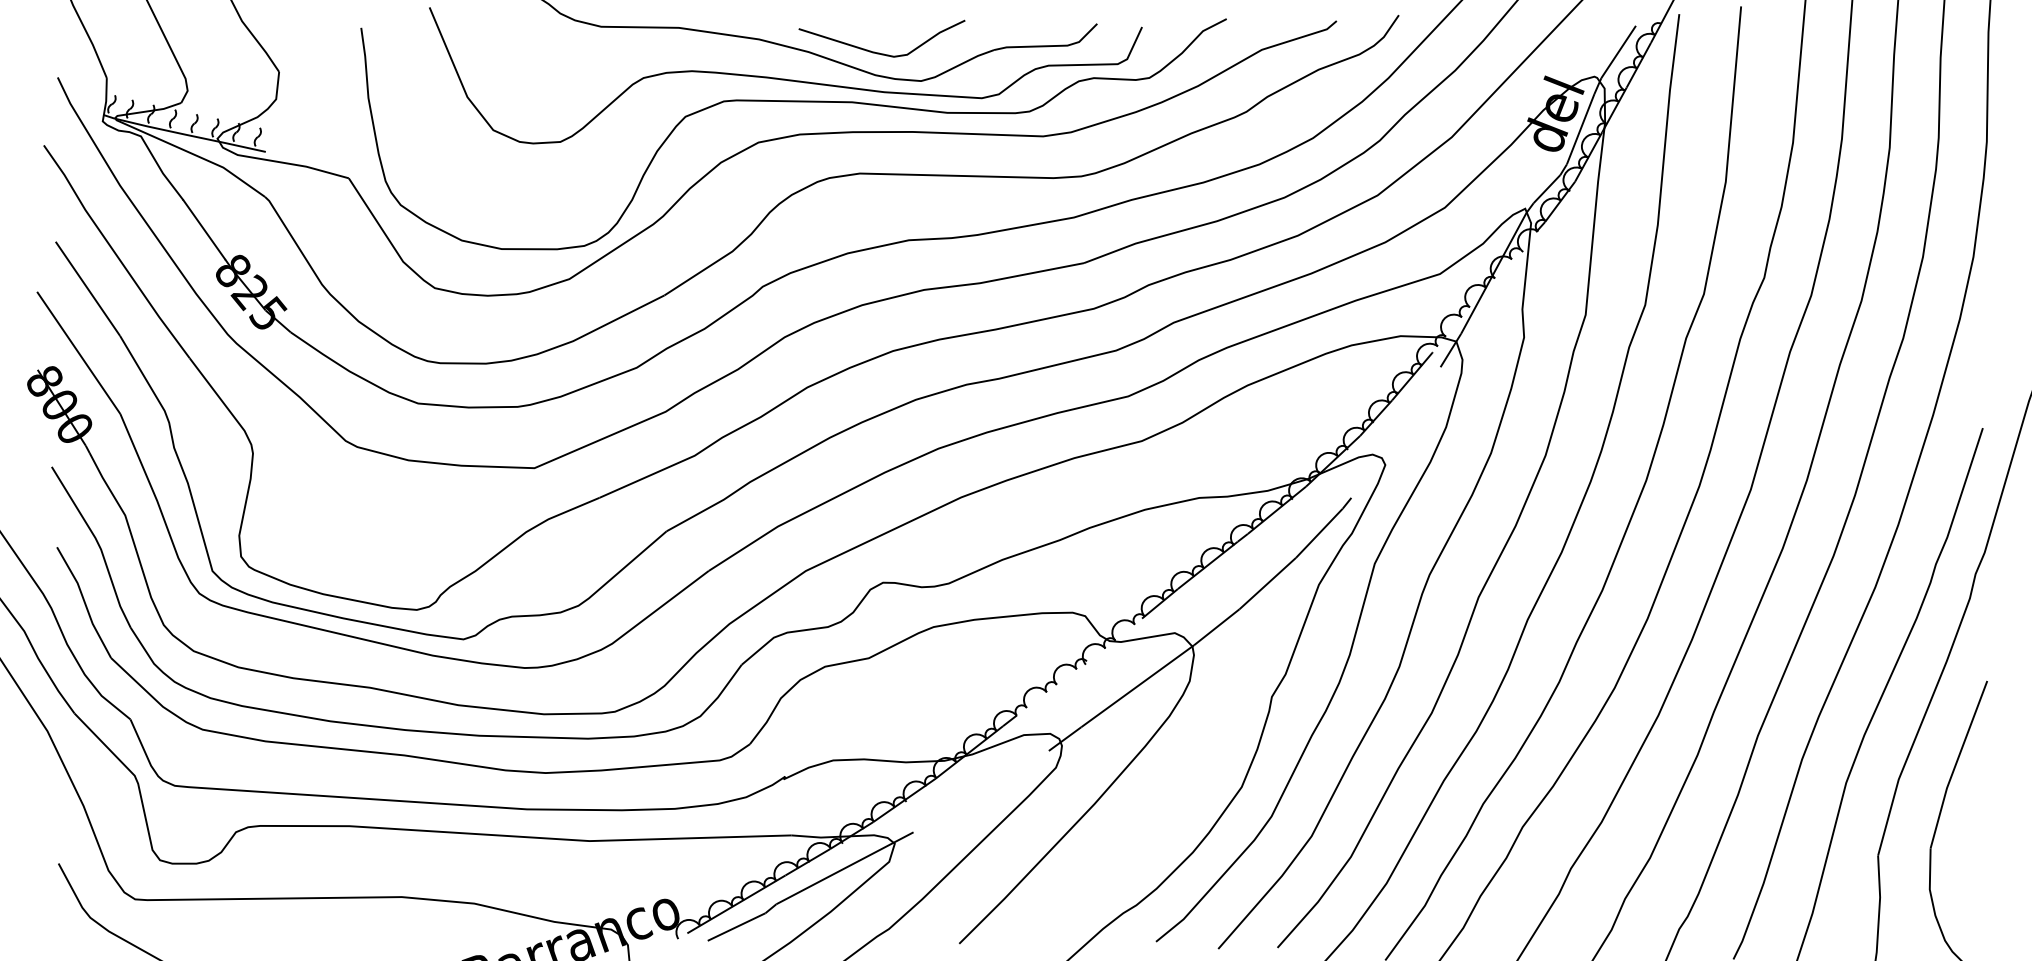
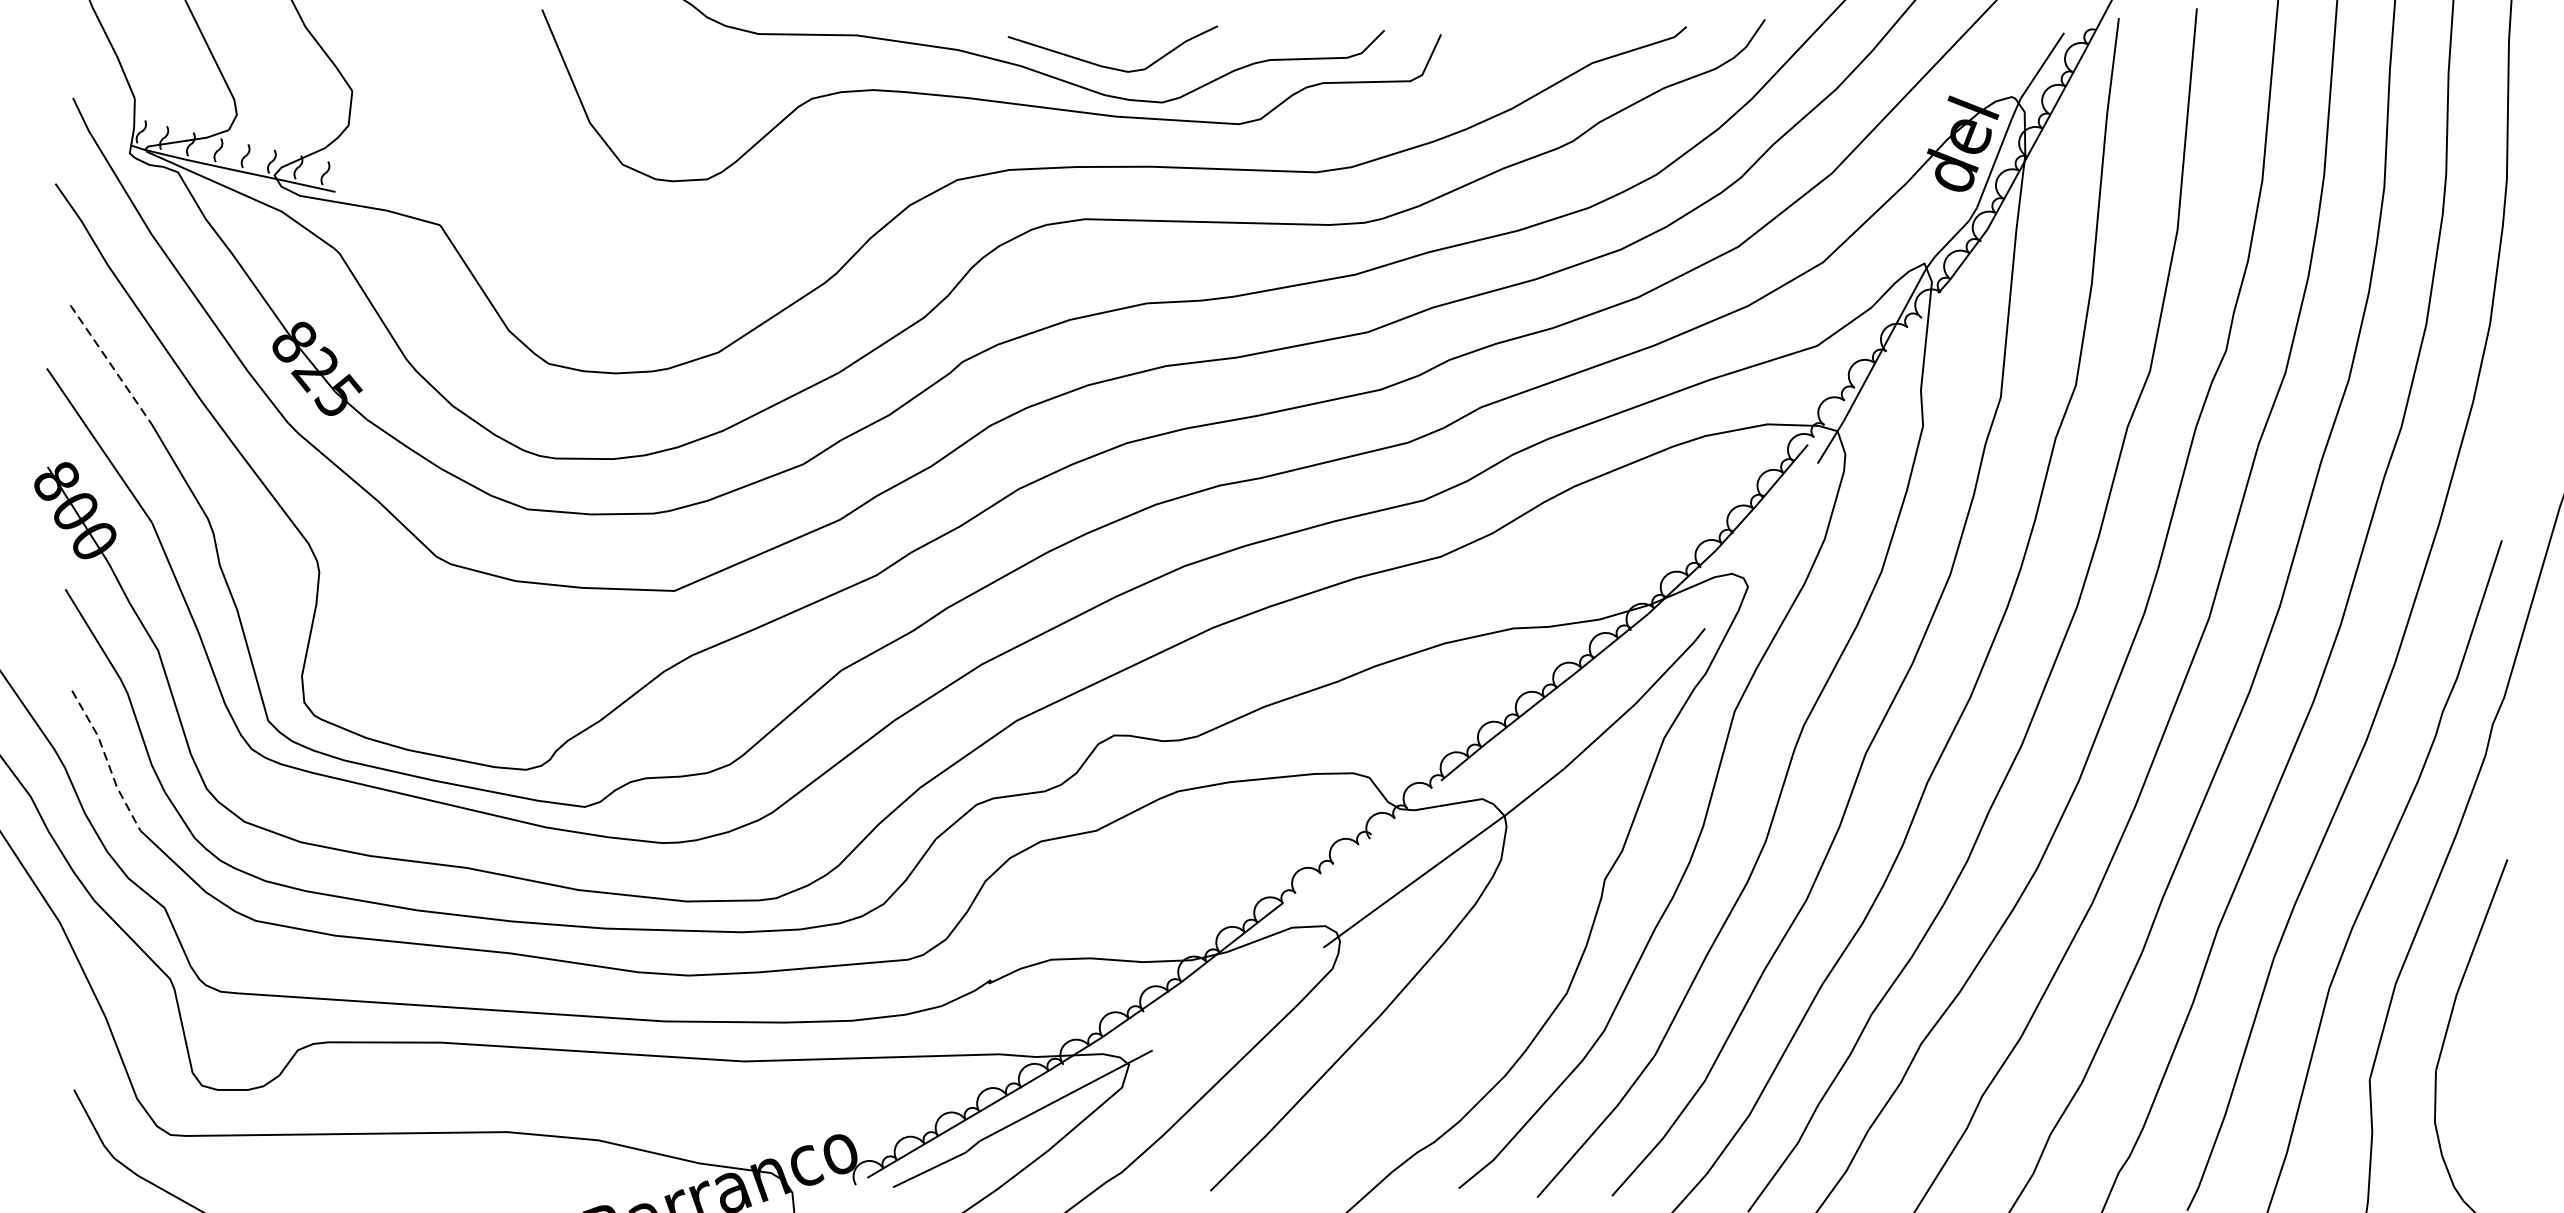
curve: (793, 102) -> (1001, 129), removed
line: (88, 289) -> (111, 365), solid -> dashed
line: (84, 602) -> (106, 760), solid -> dashed

